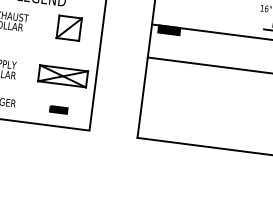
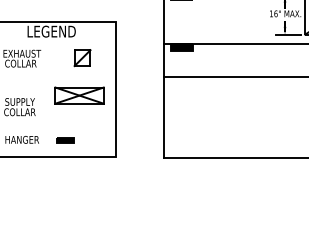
part: (69, 27) -> (82, 57), size x0.7
part: (63, 76) -> (79, 95), moved
part: (58, 109) -> (65, 140), moved

